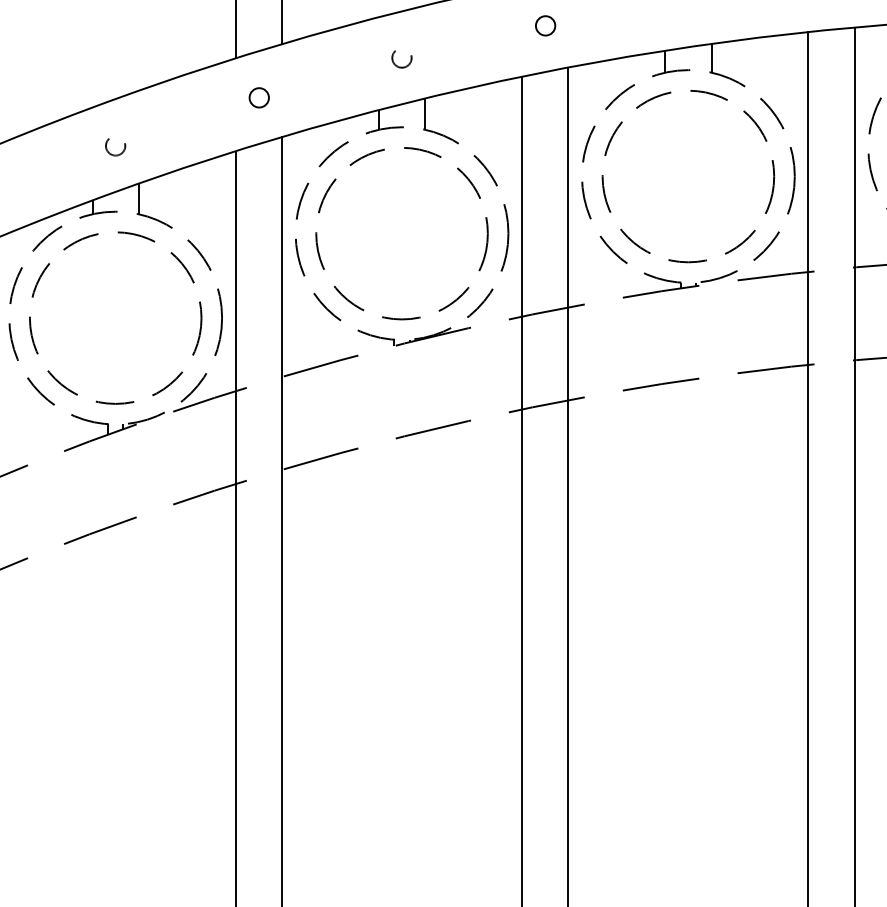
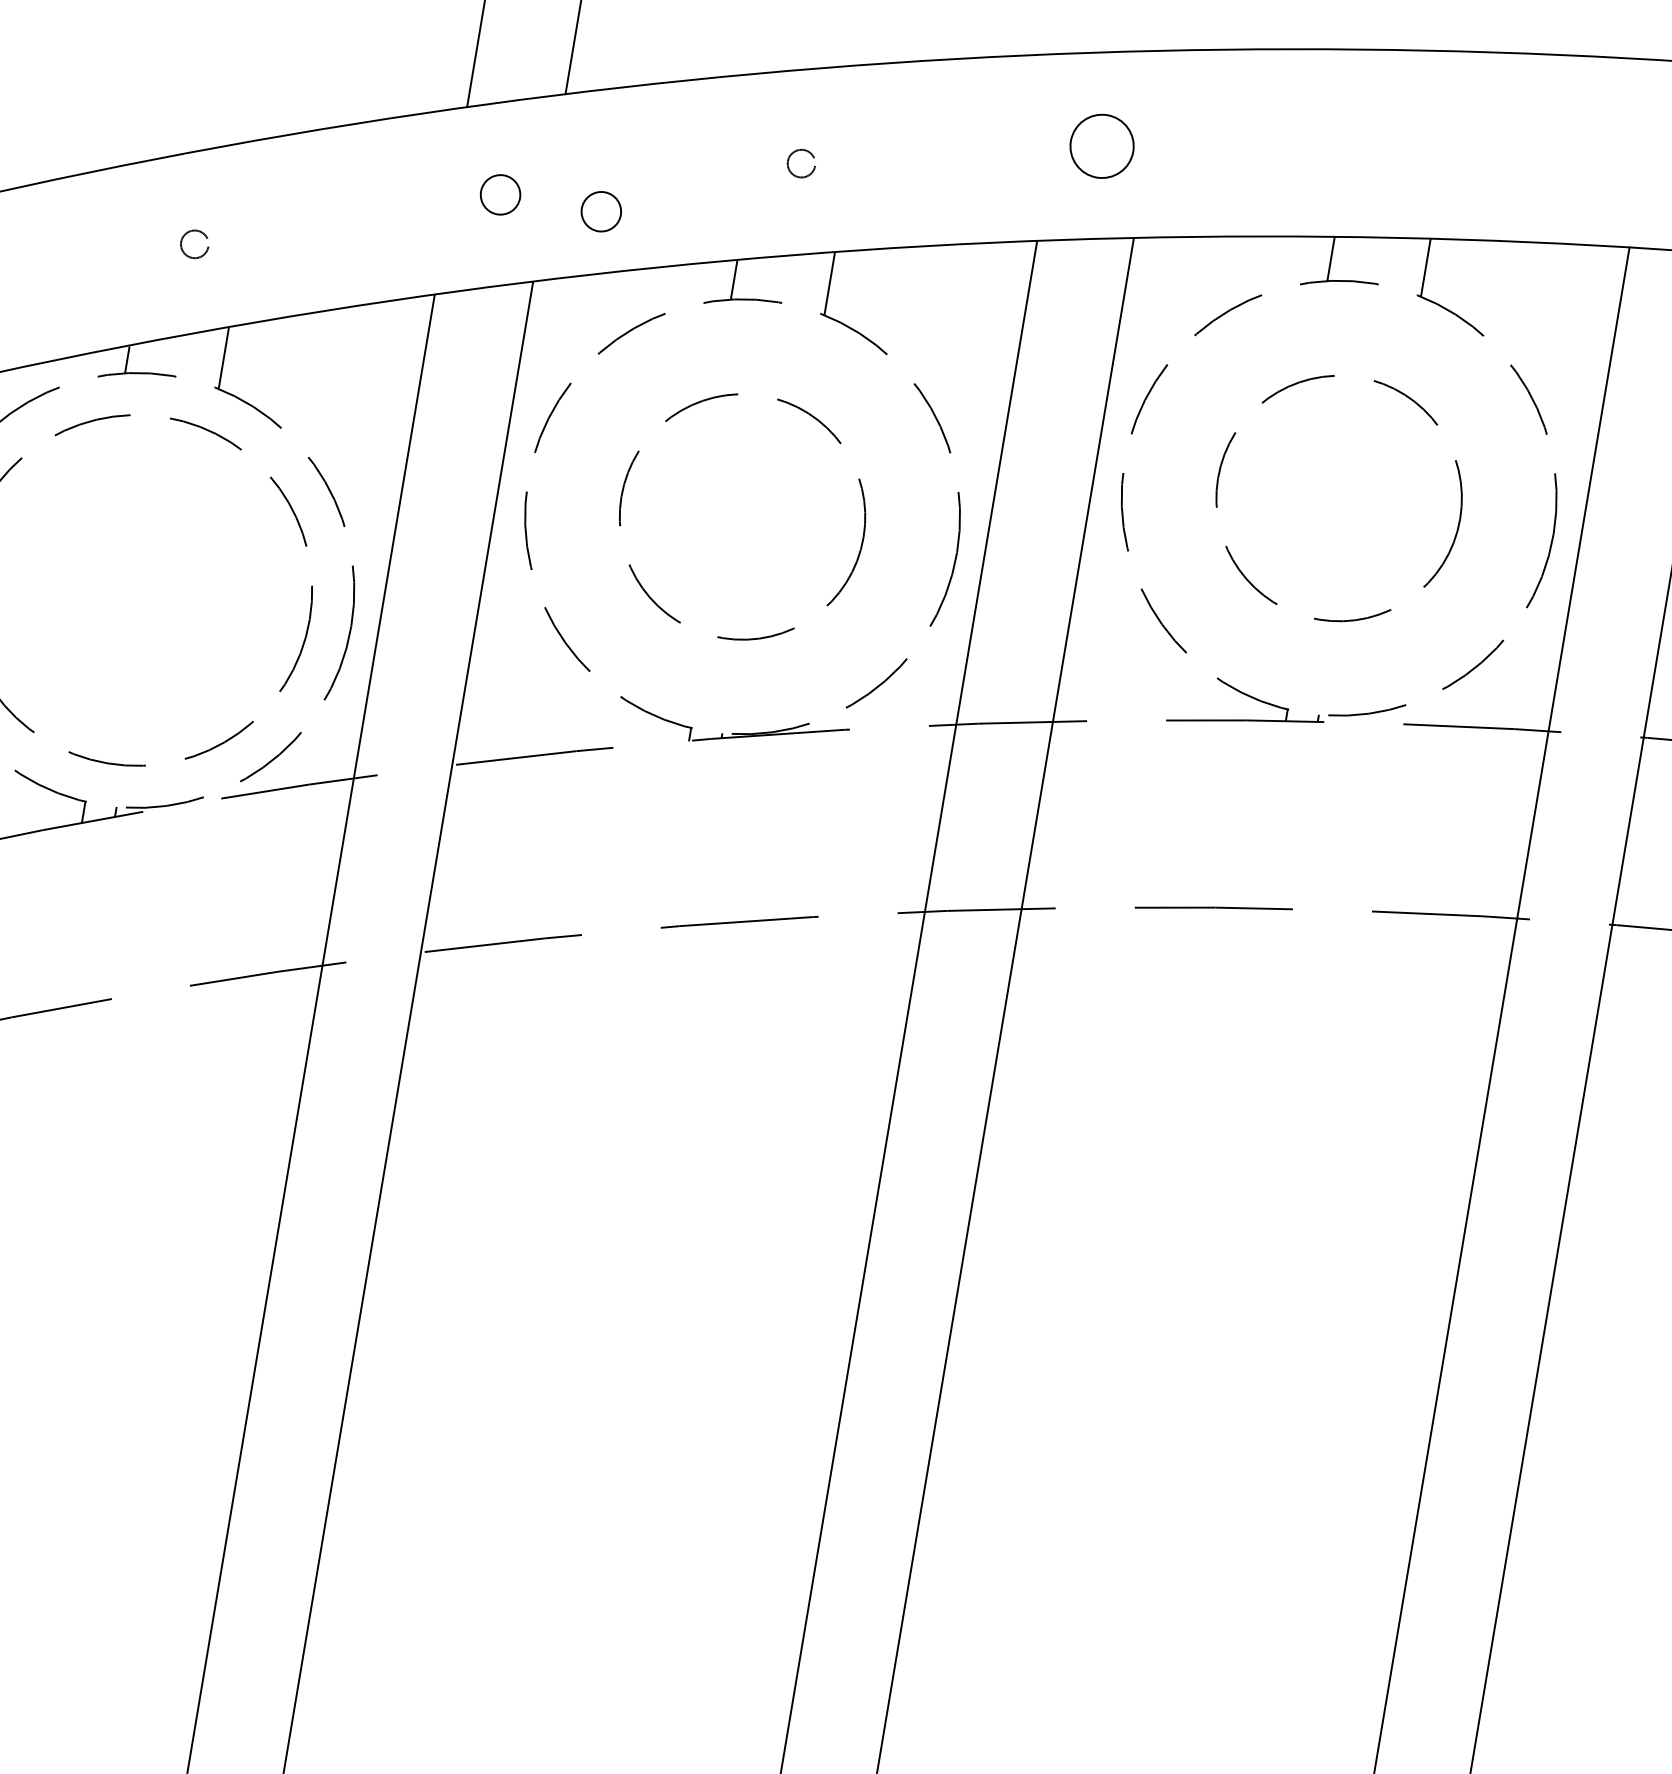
circle: (545, 25) -> (1101, 145), size x1.6
circle: (401, 59) -> (800, 165), size x0.7
circle: (308, 97) -> (599, 210), added
circle: (115, 147) -> (193, 246), size x0.7
circle: (688, 176) -> (1339, 498), size x0.7
circle: (401, 233) -> (741, 516), size x0.7

